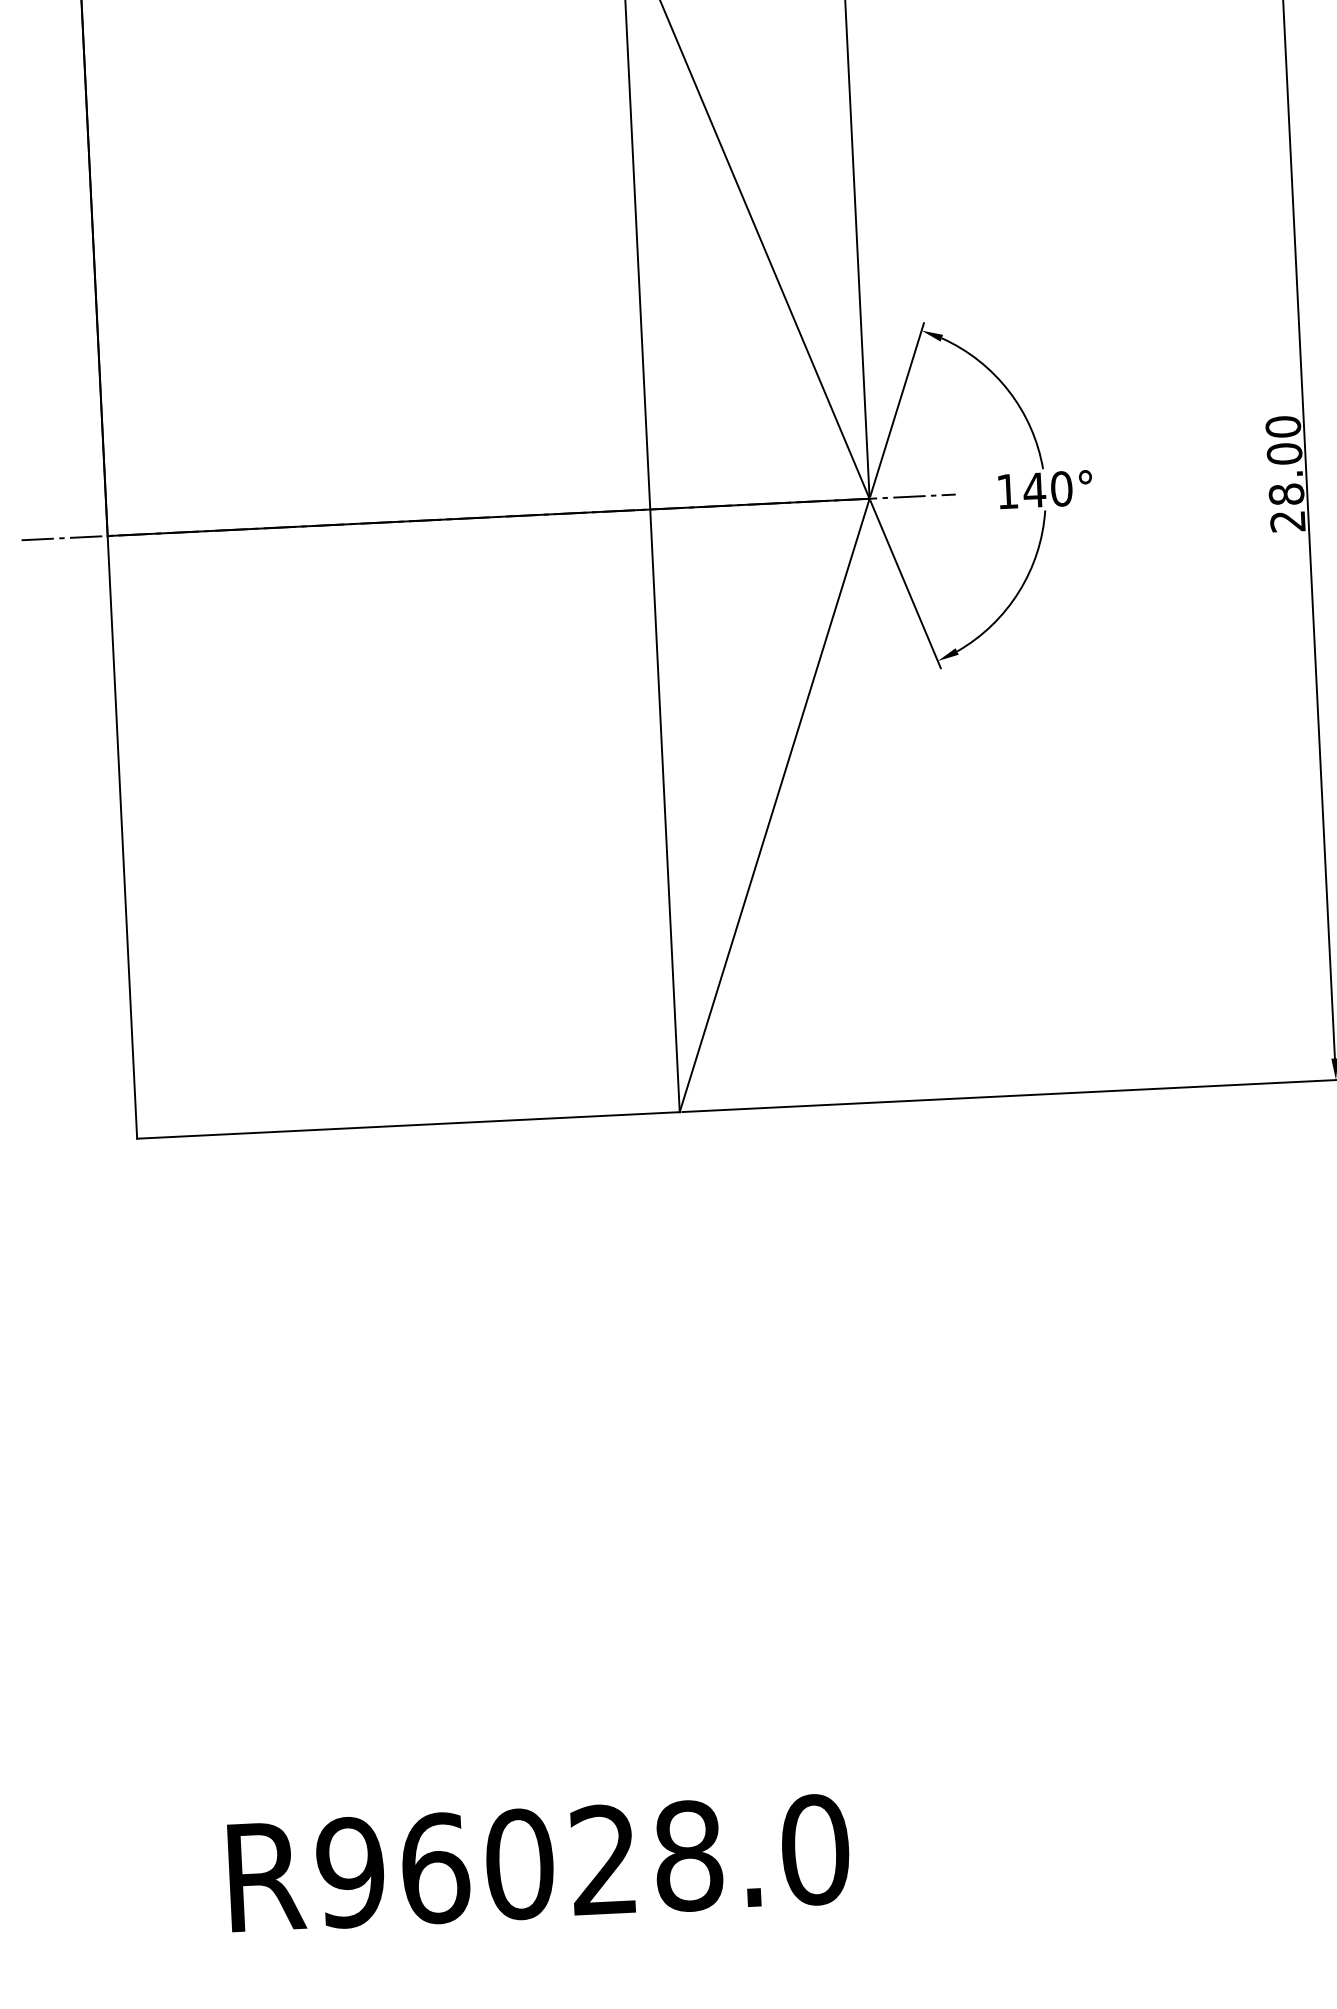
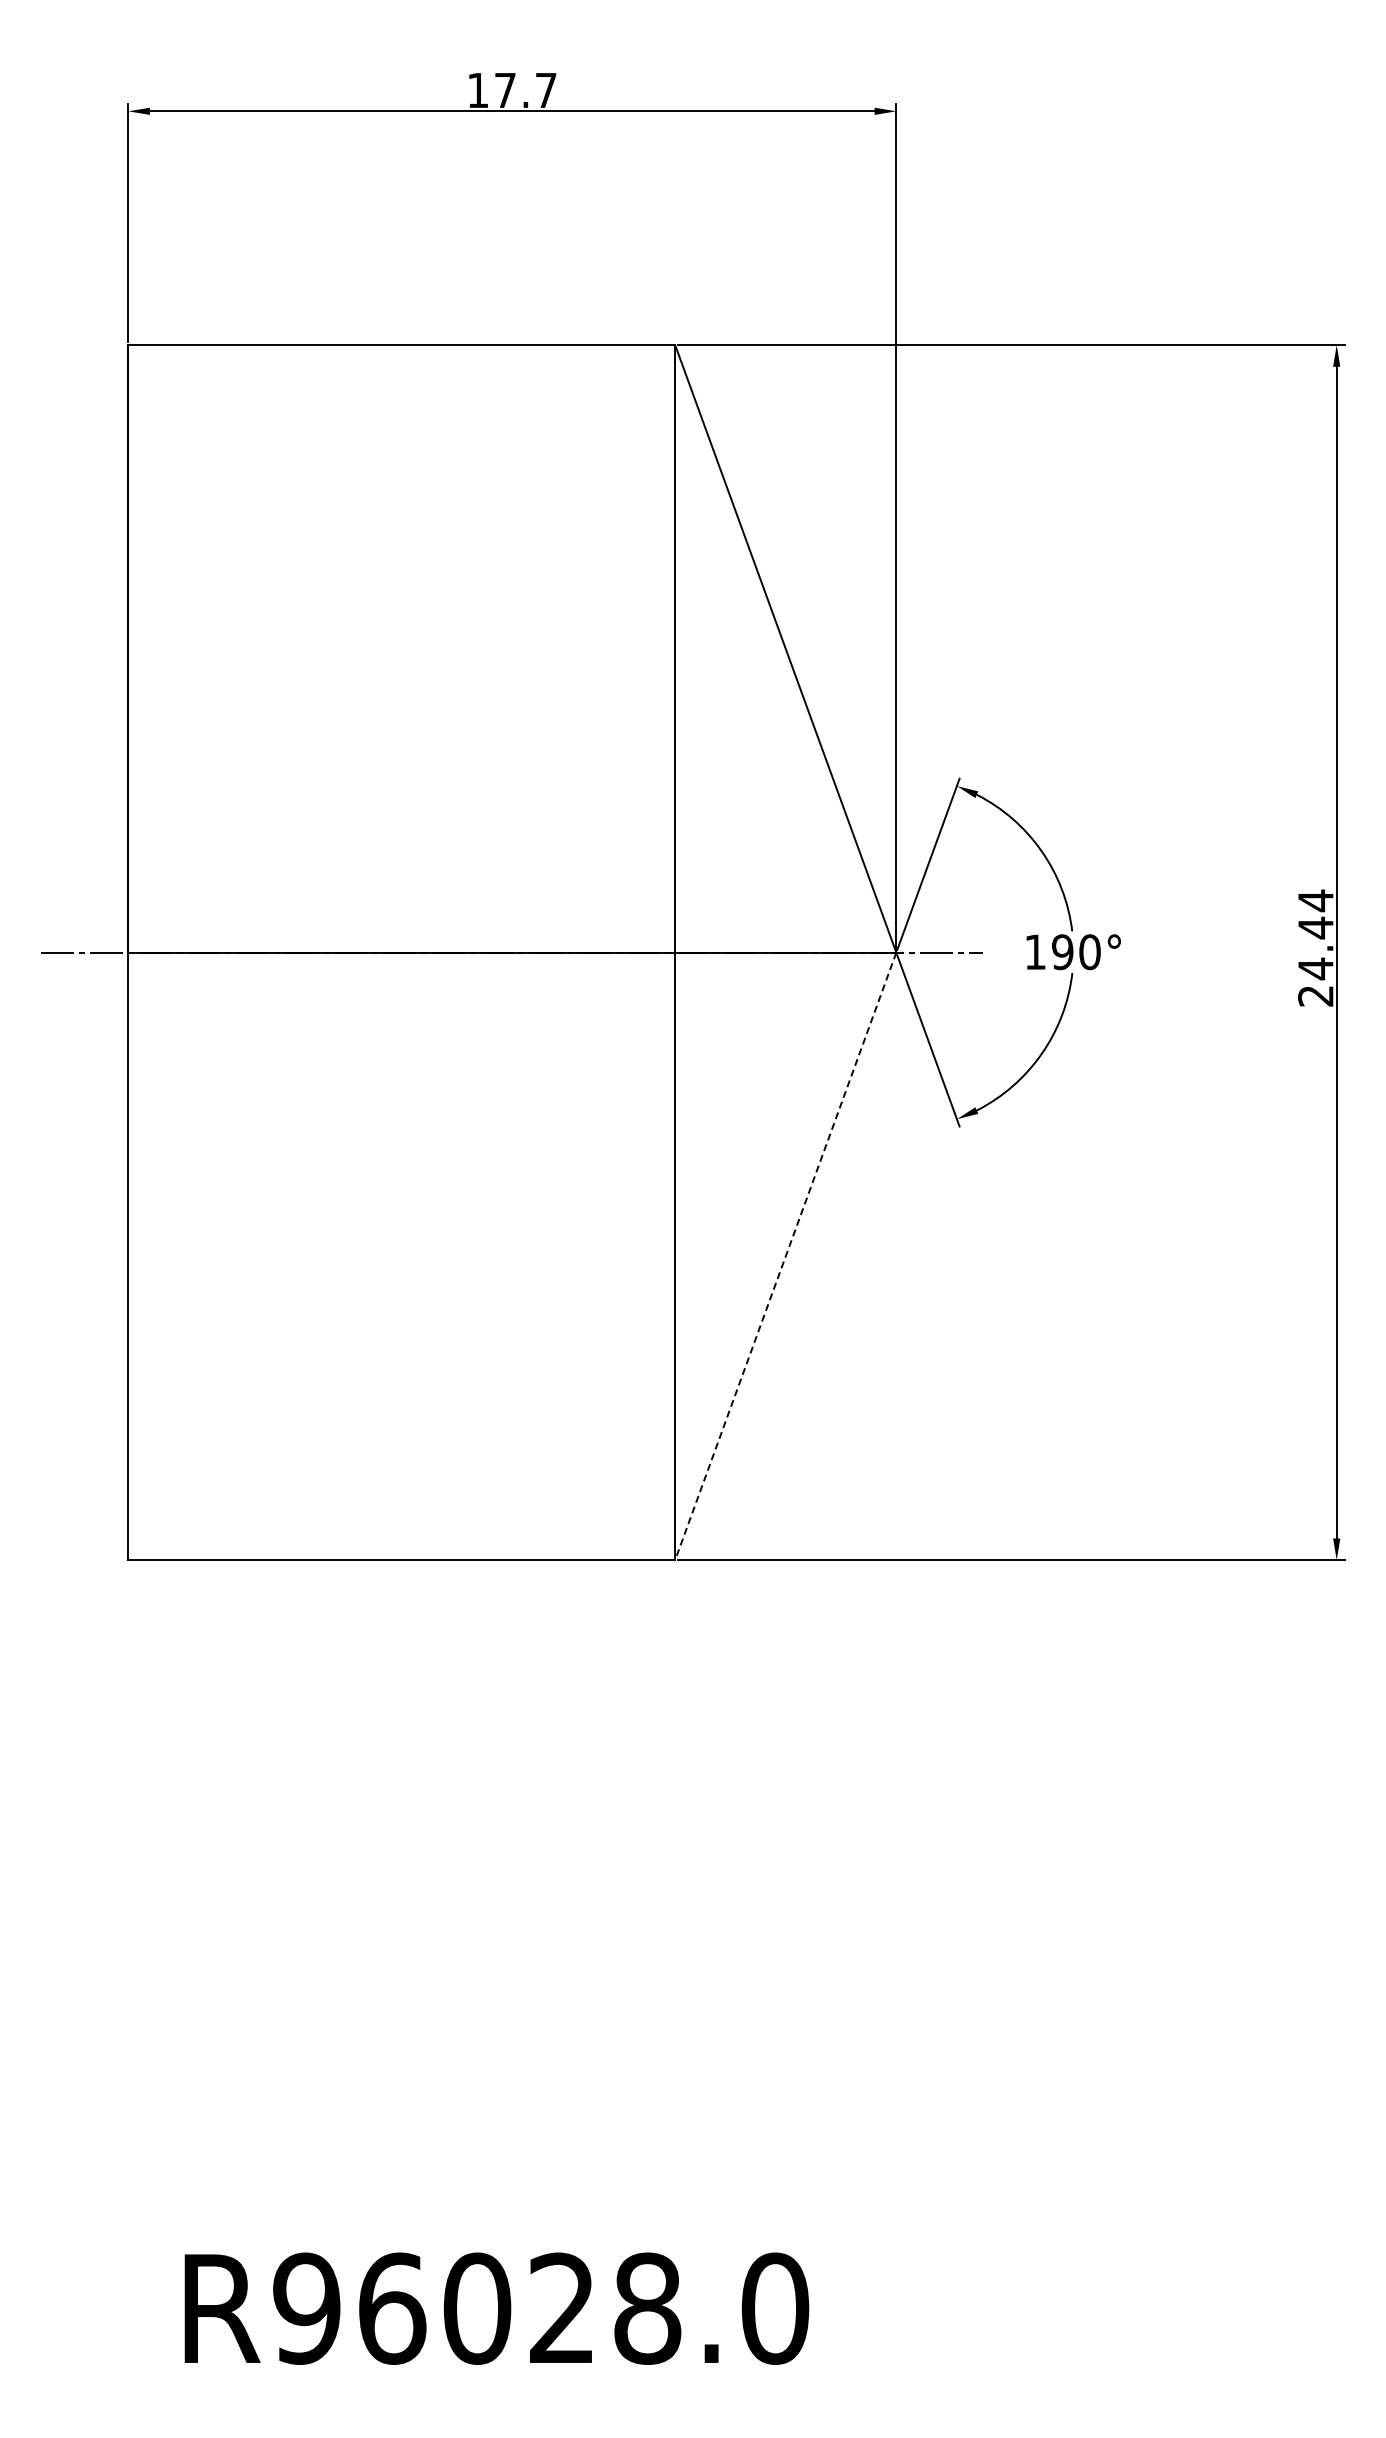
text: (1284, 460) -> (1315, 934), 28.00 -> 24.44
text: (1034, 490) -> (1062, 952), 140° -> 190°
line: (774, 805) -> (785, 1256), solid -> dashed

